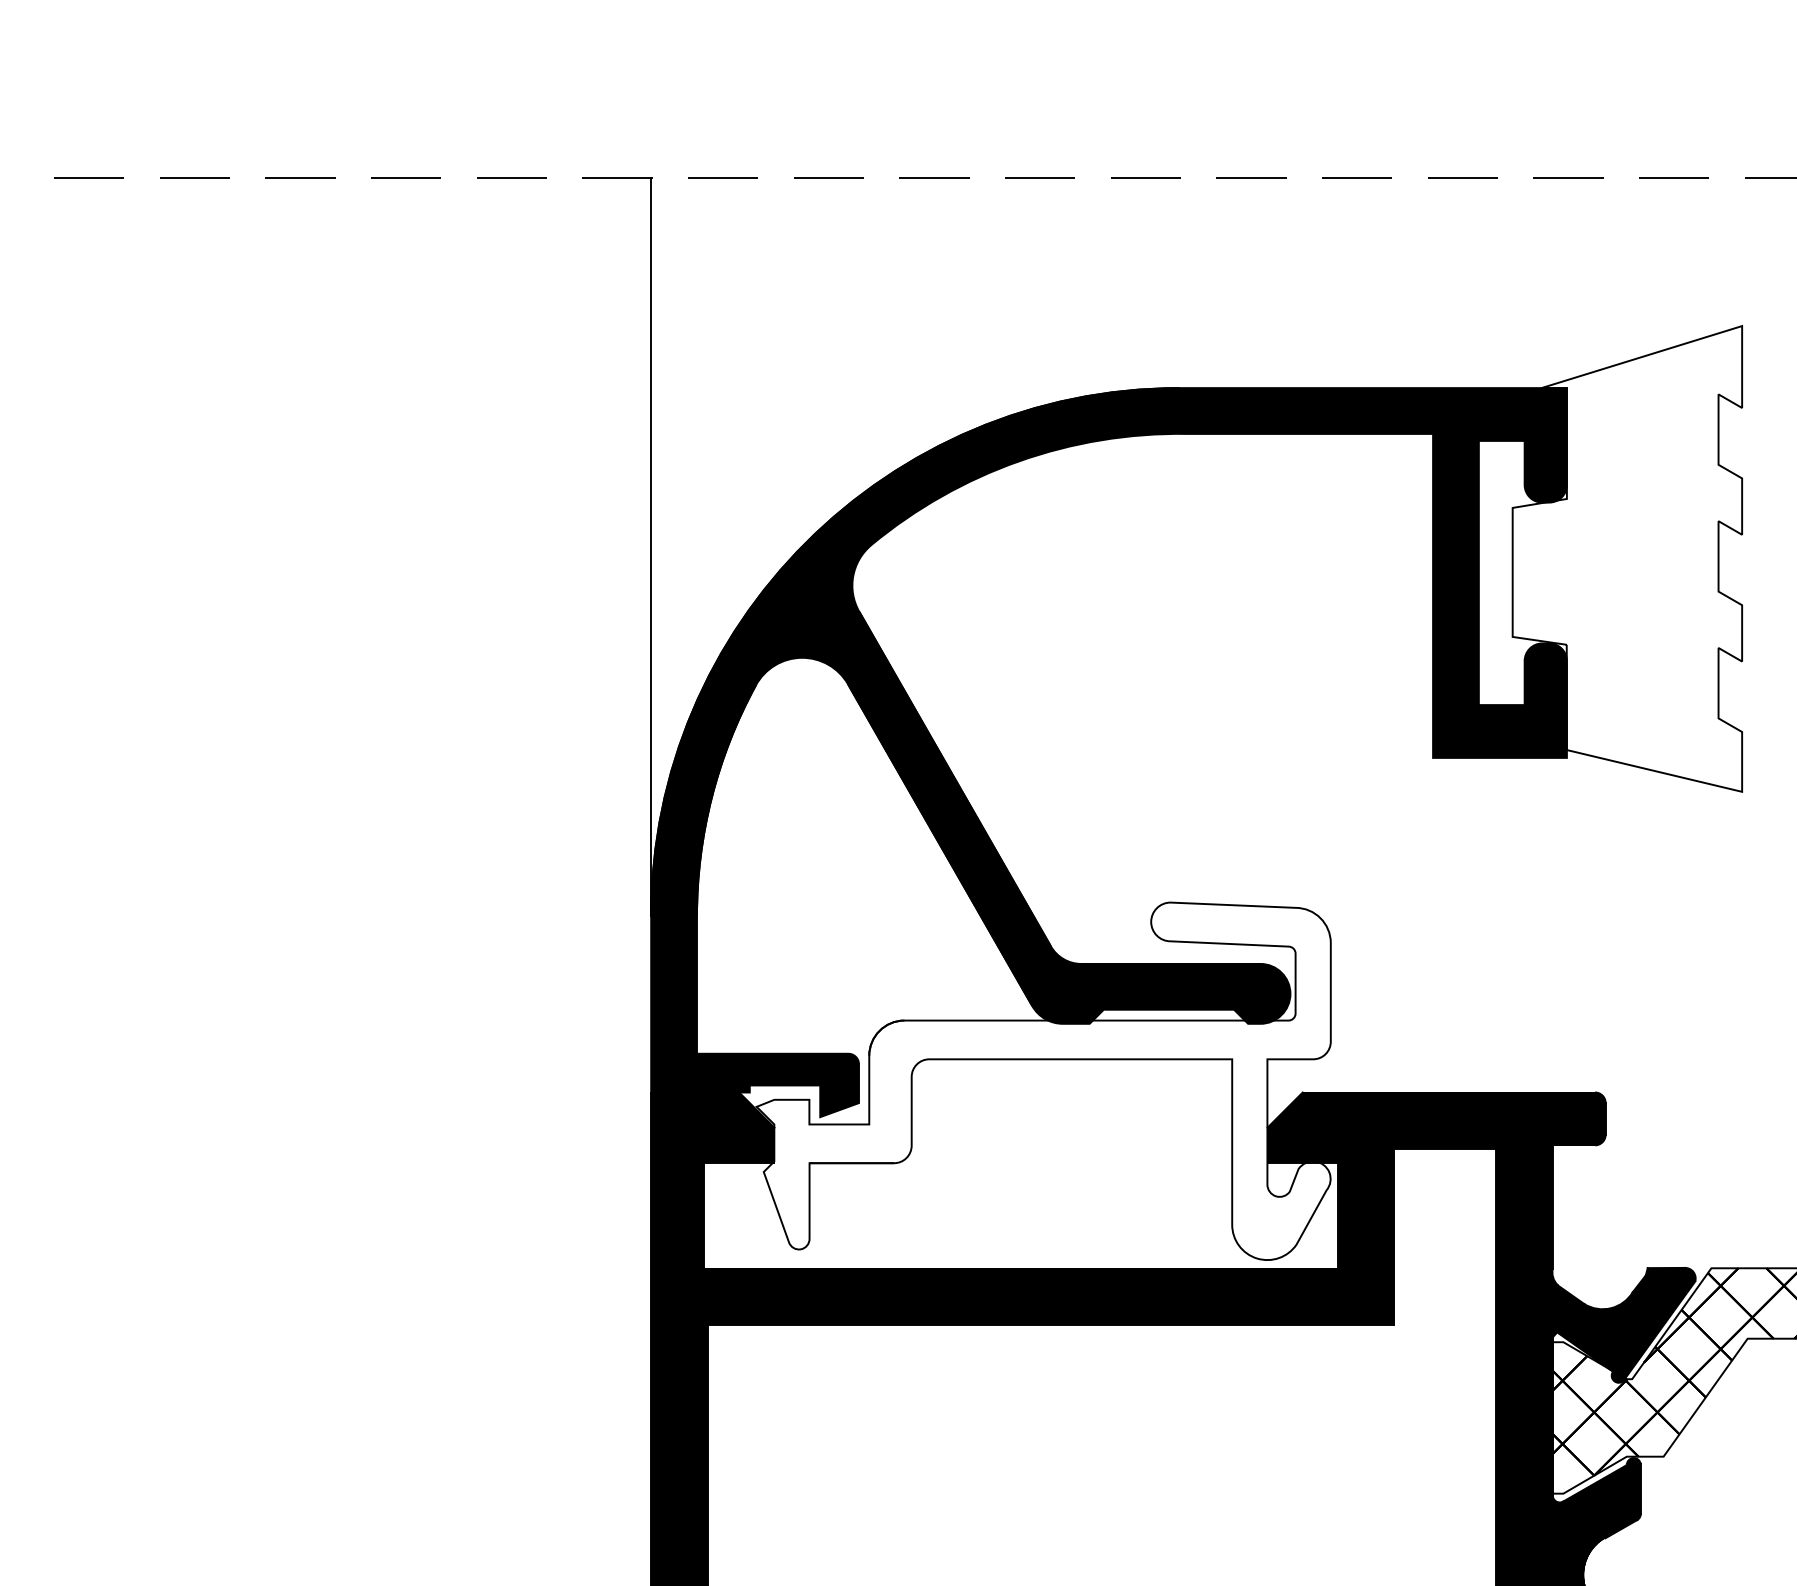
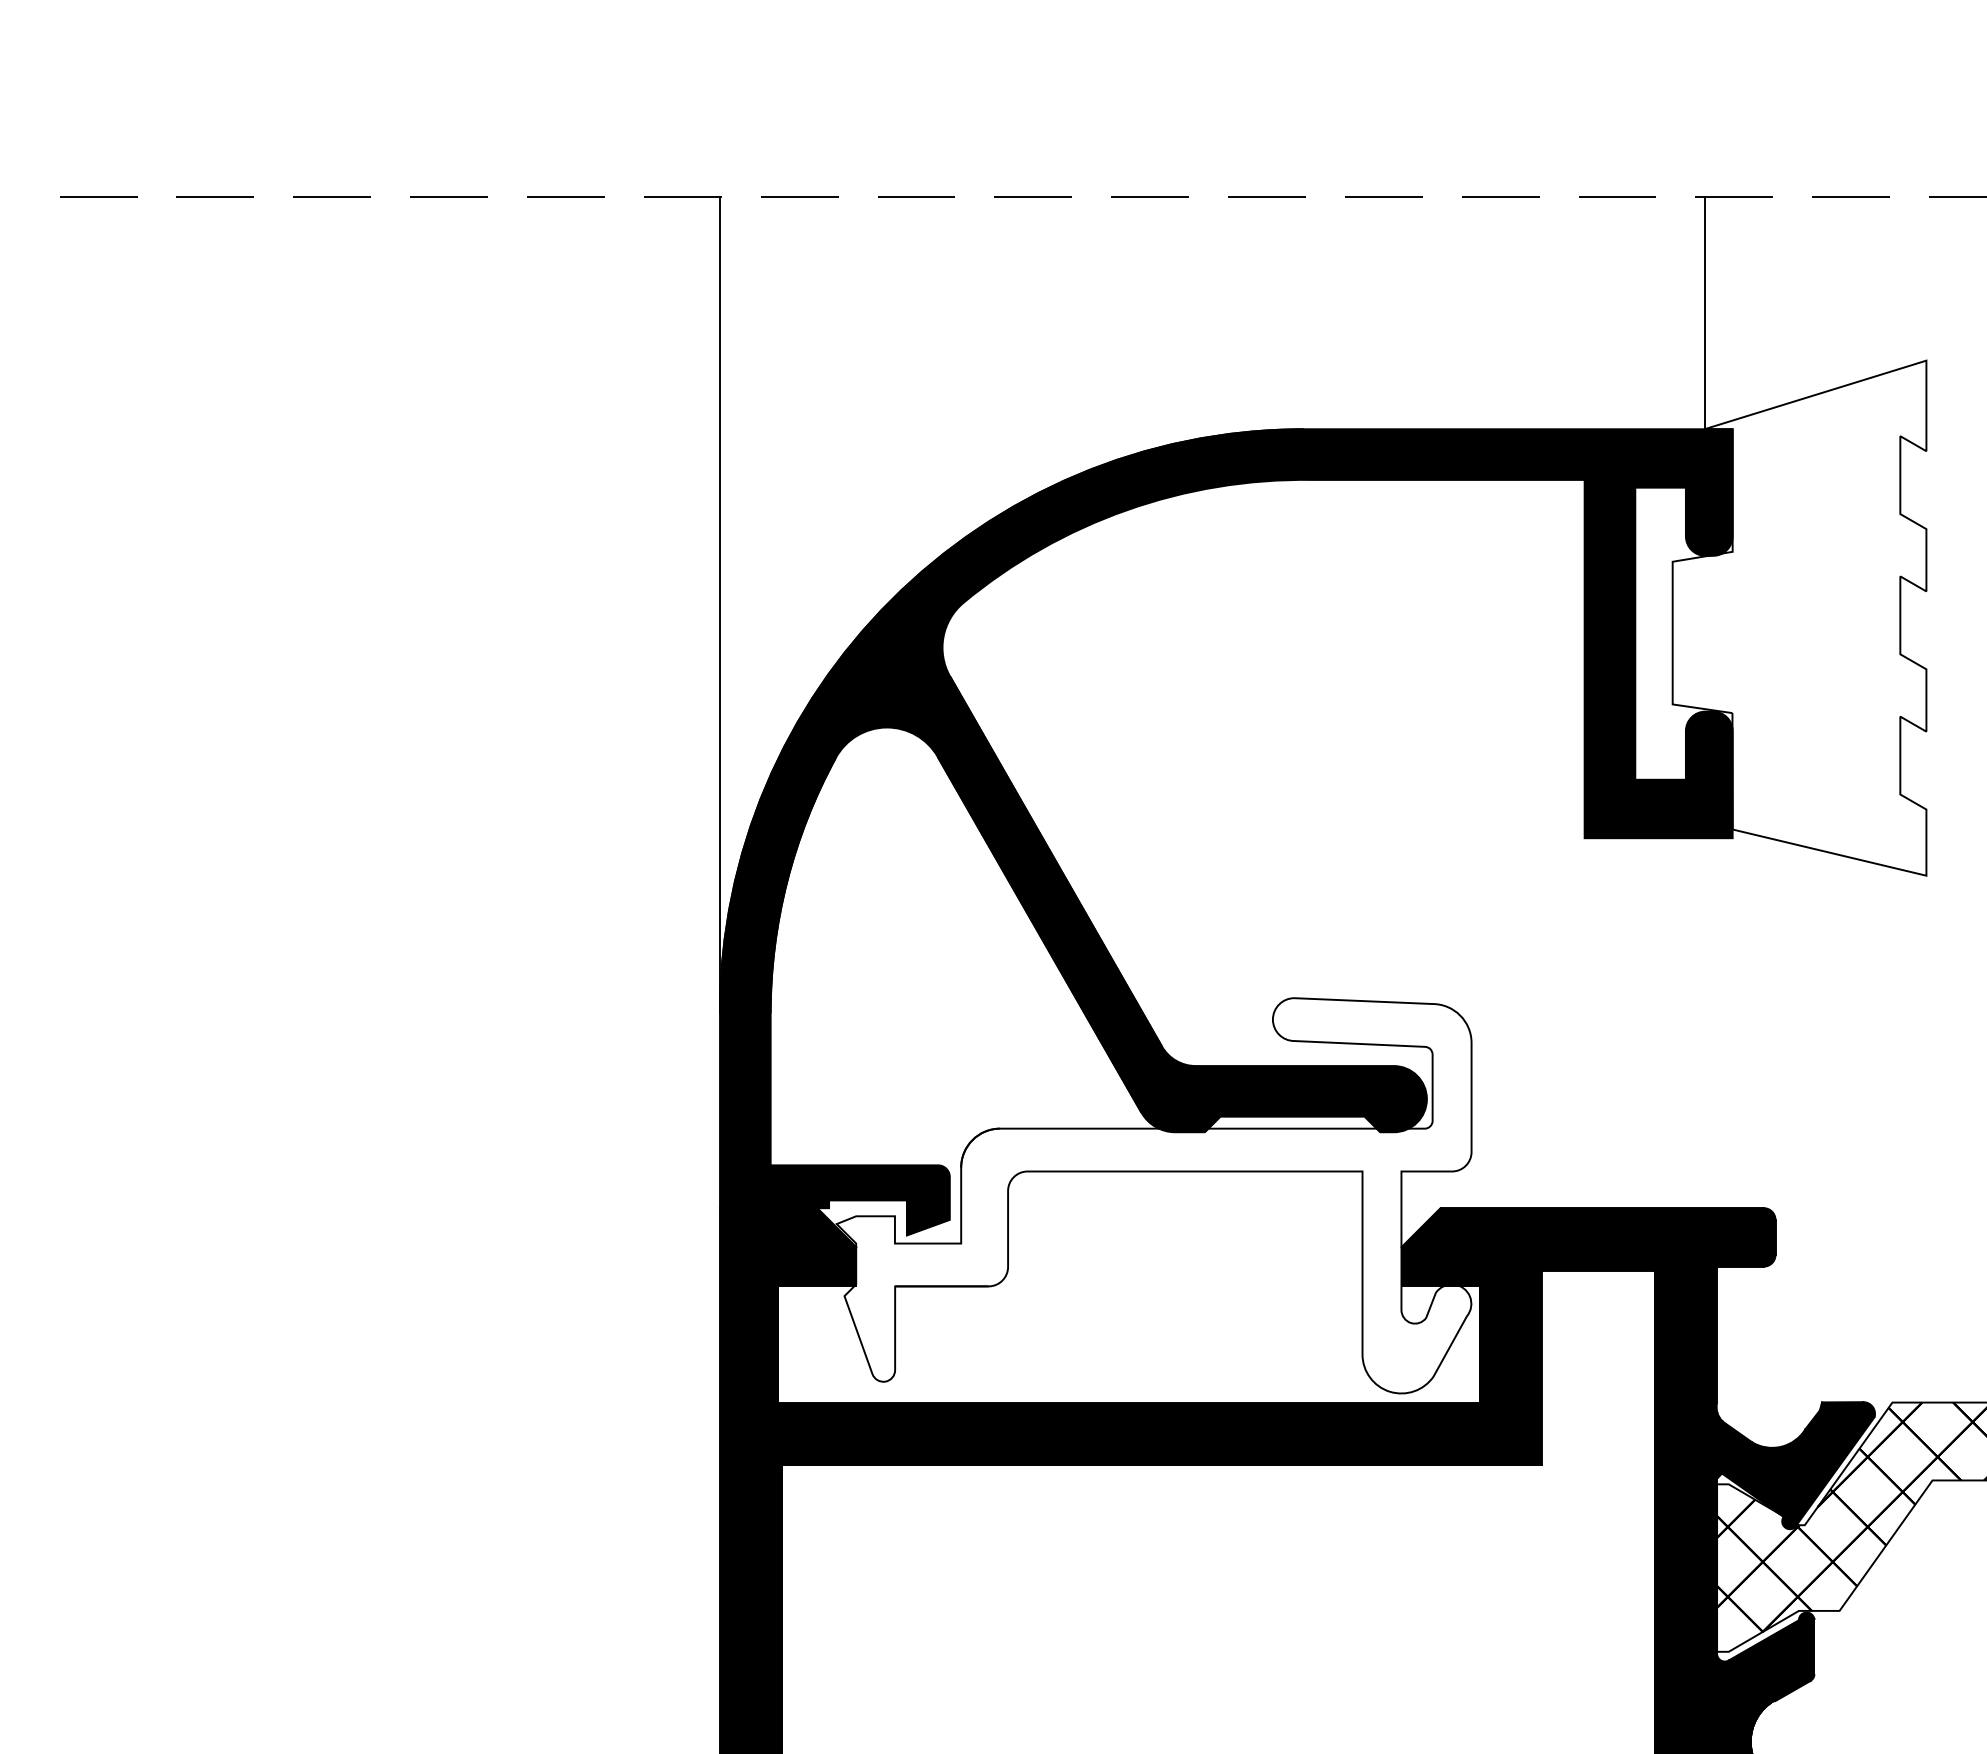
line: (1541, 282) -> (1704, 312), added

